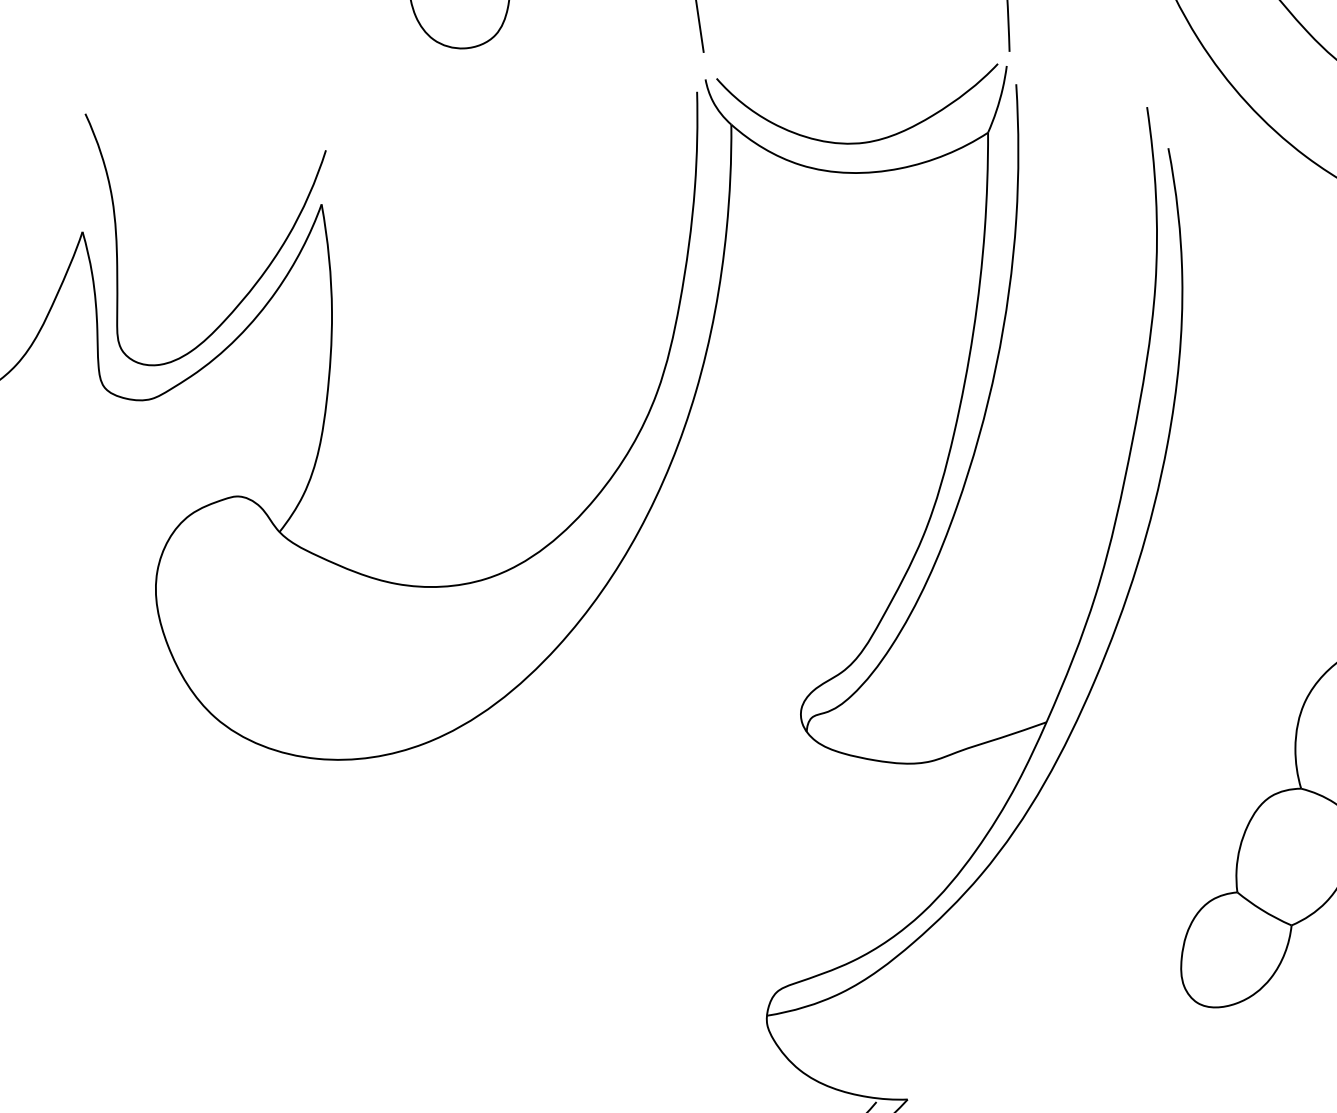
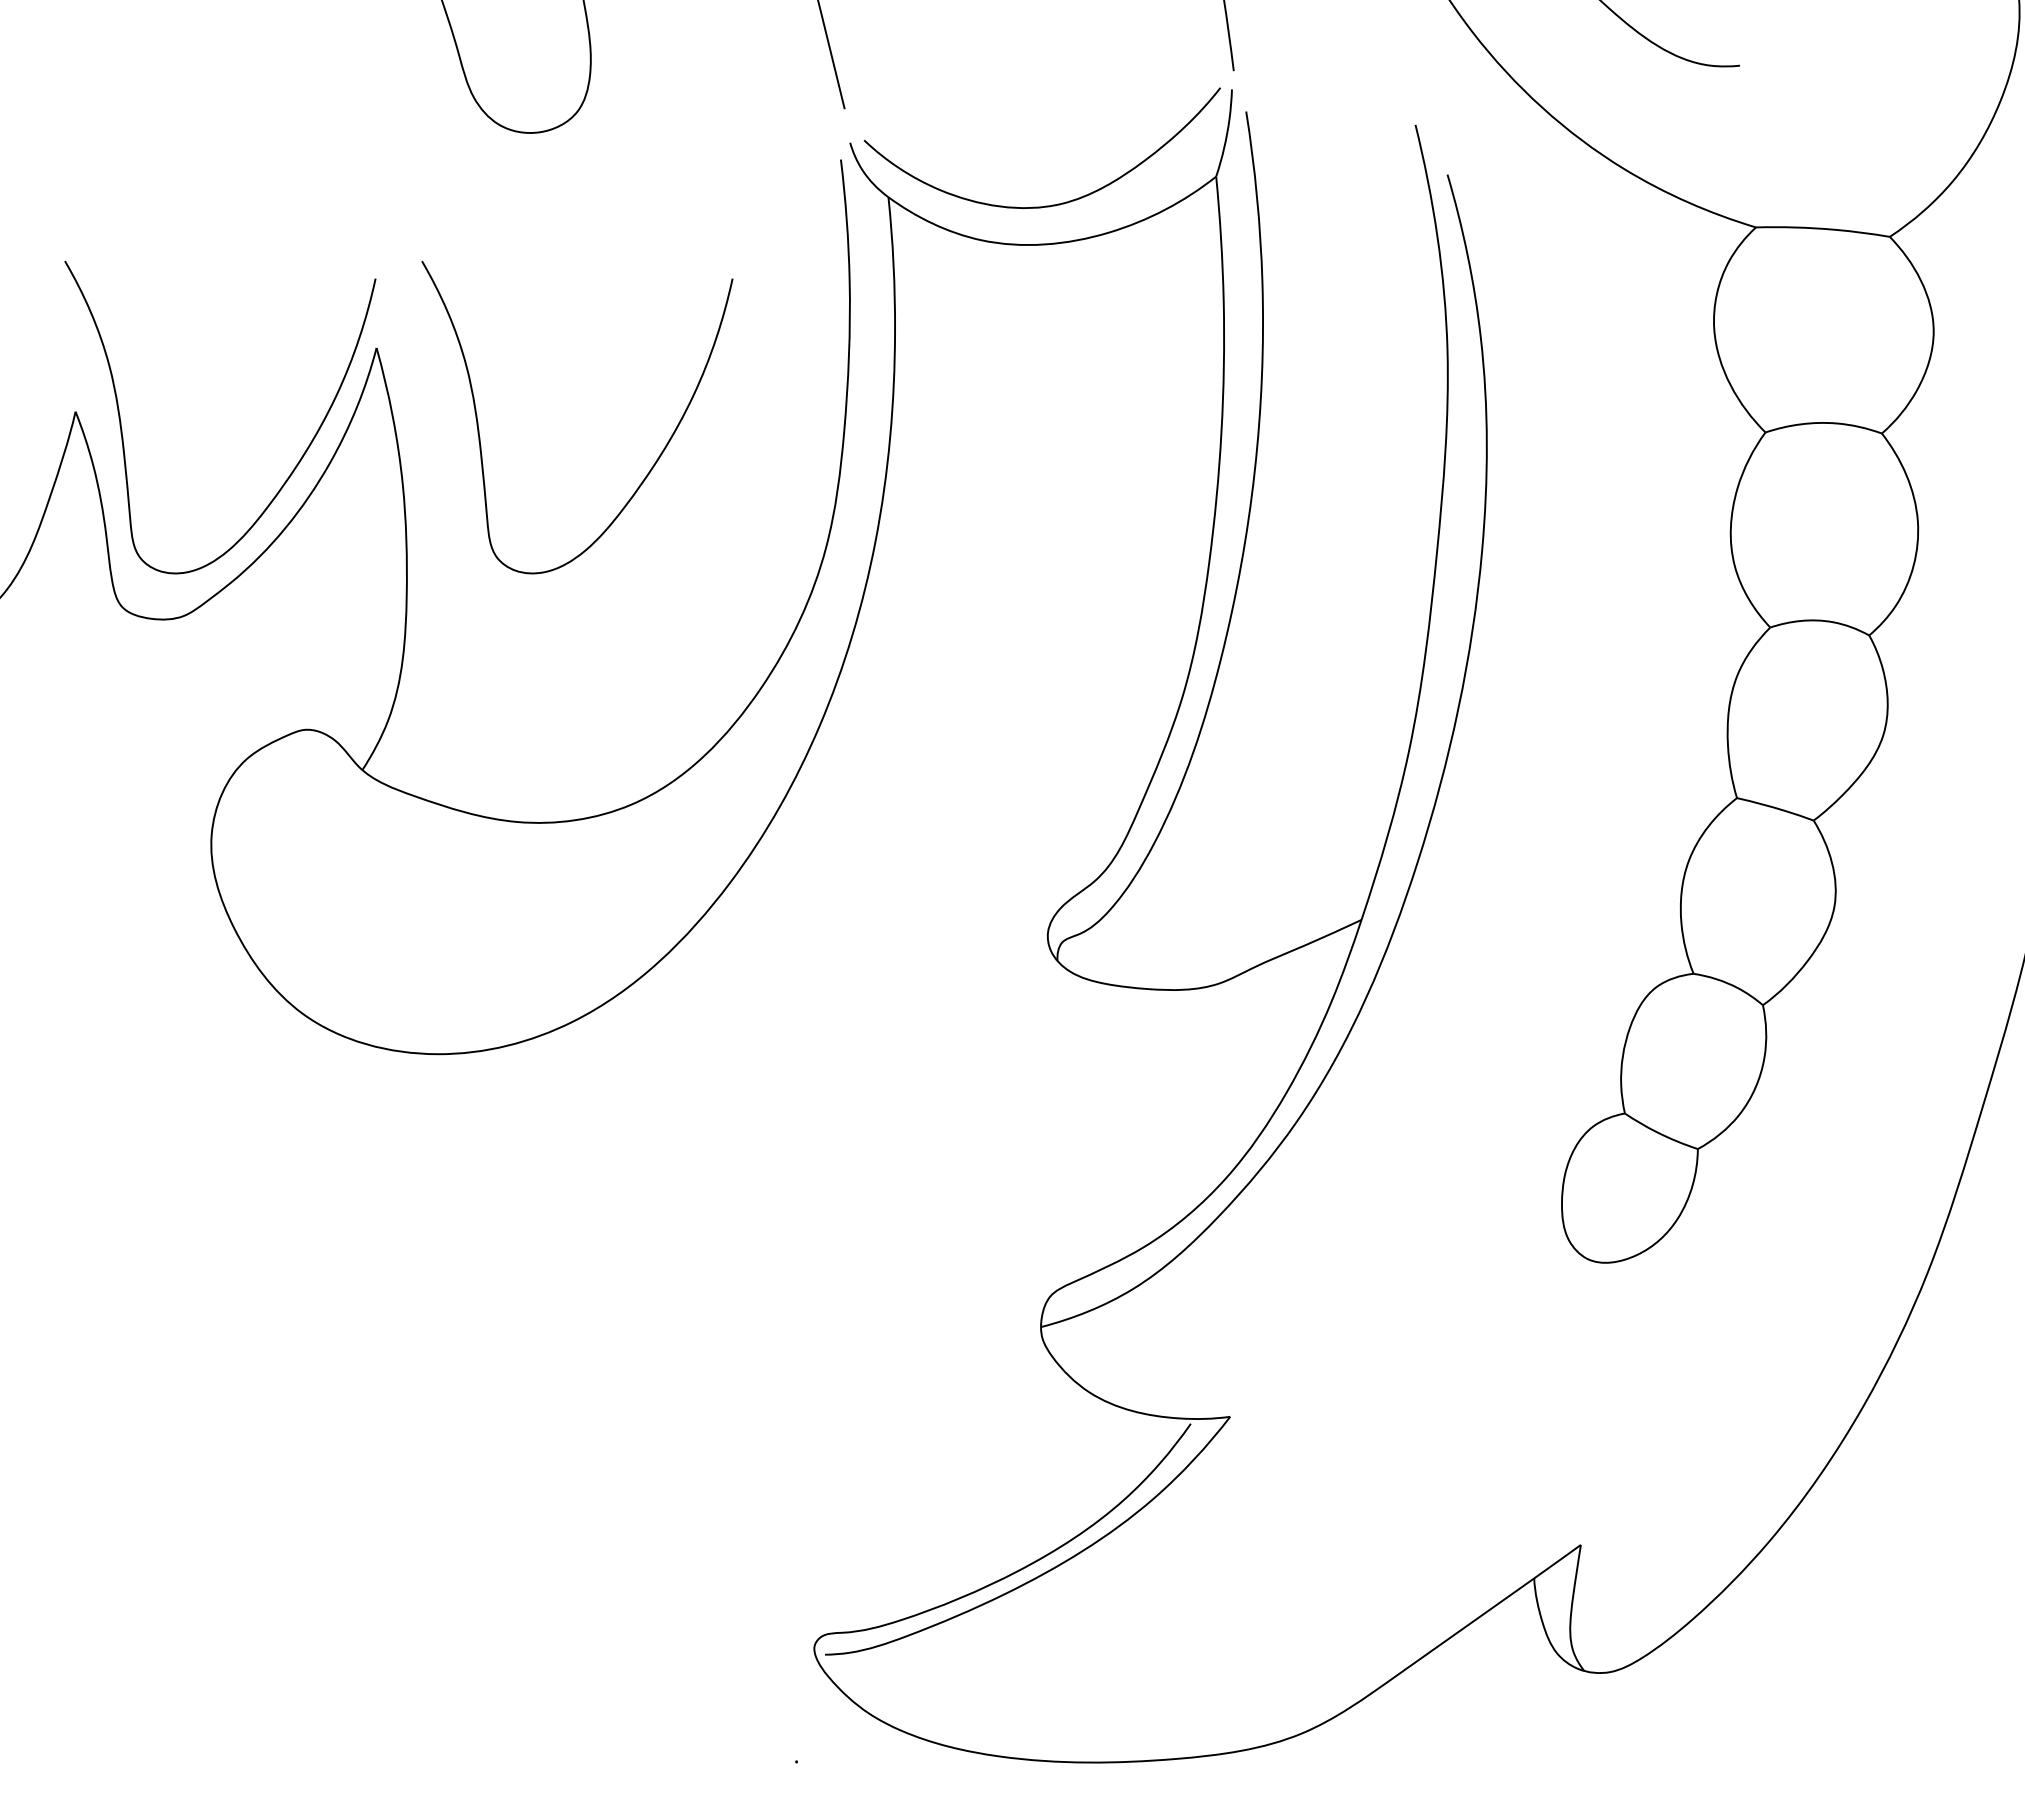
curve: (526, 317) -> (651, 467), added

